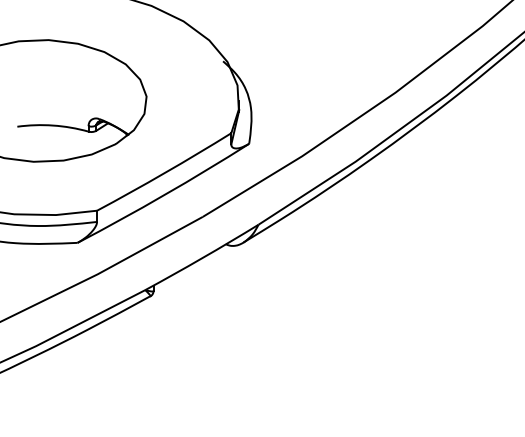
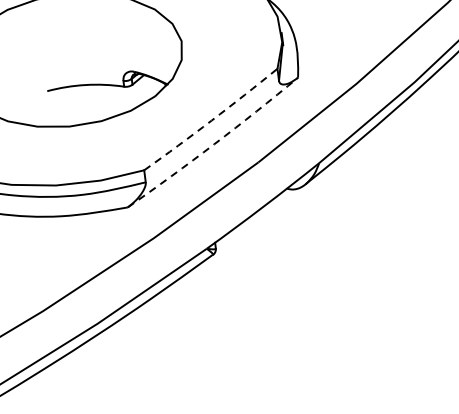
arc: (164, 173) -> (211, 121), solid -> dashed
arc: (164, 195) -> (214, 144), solid -> dashed

